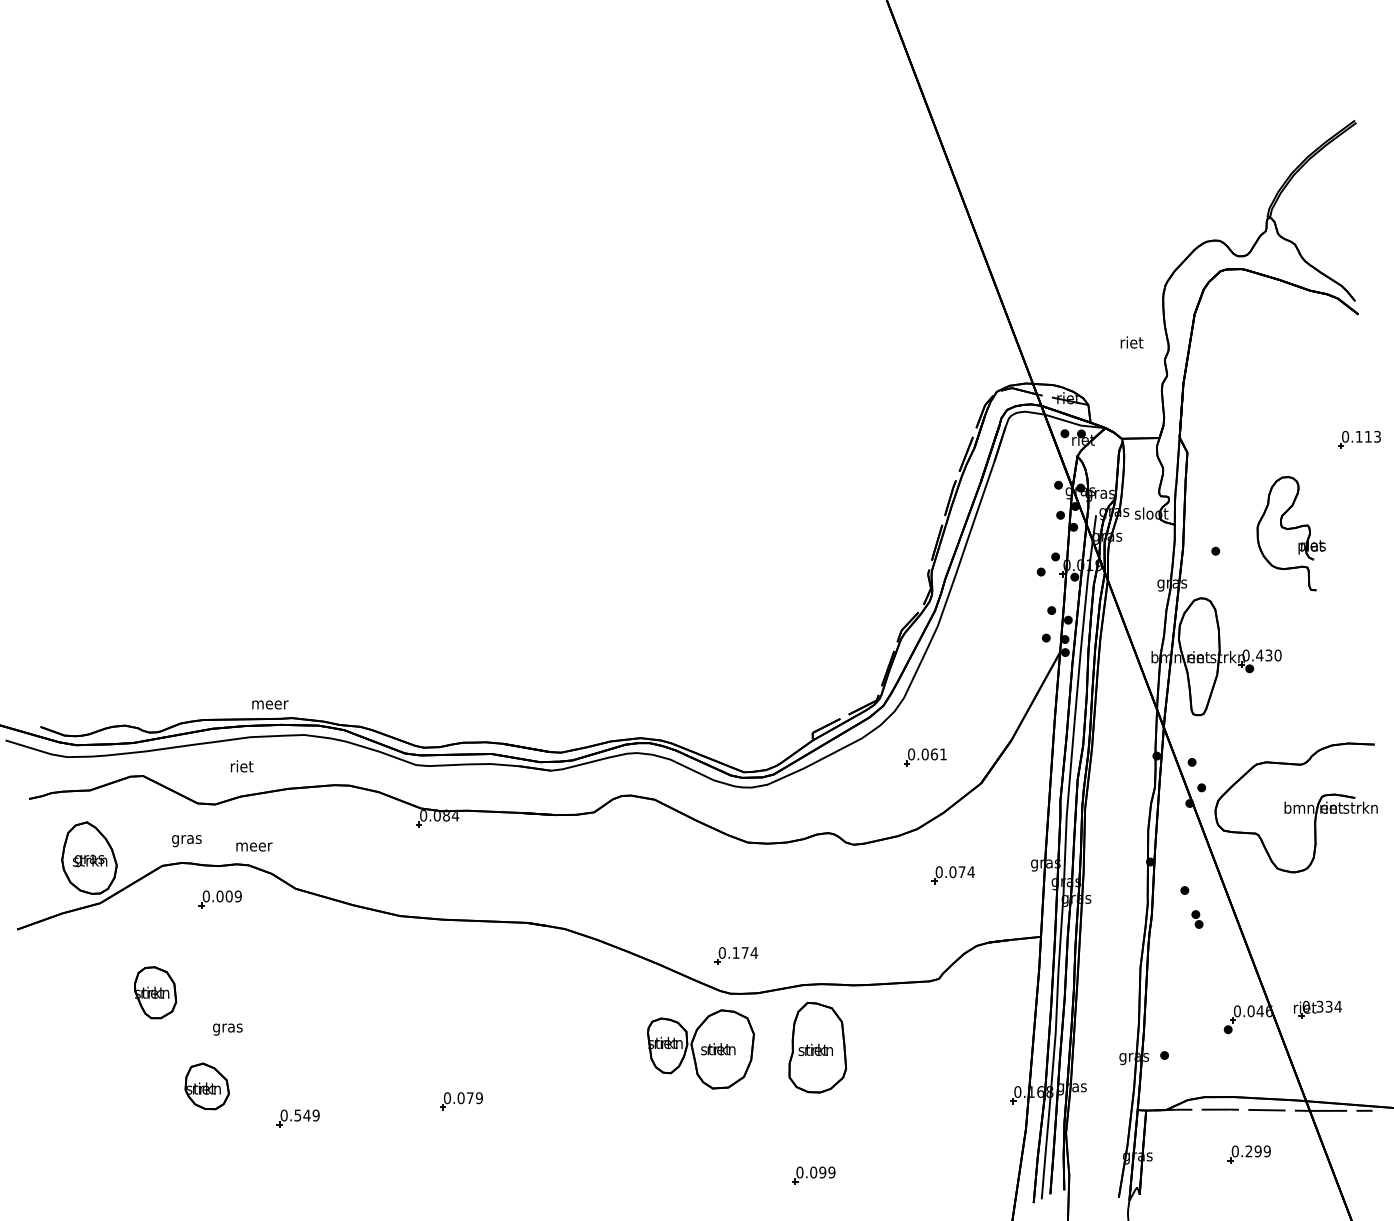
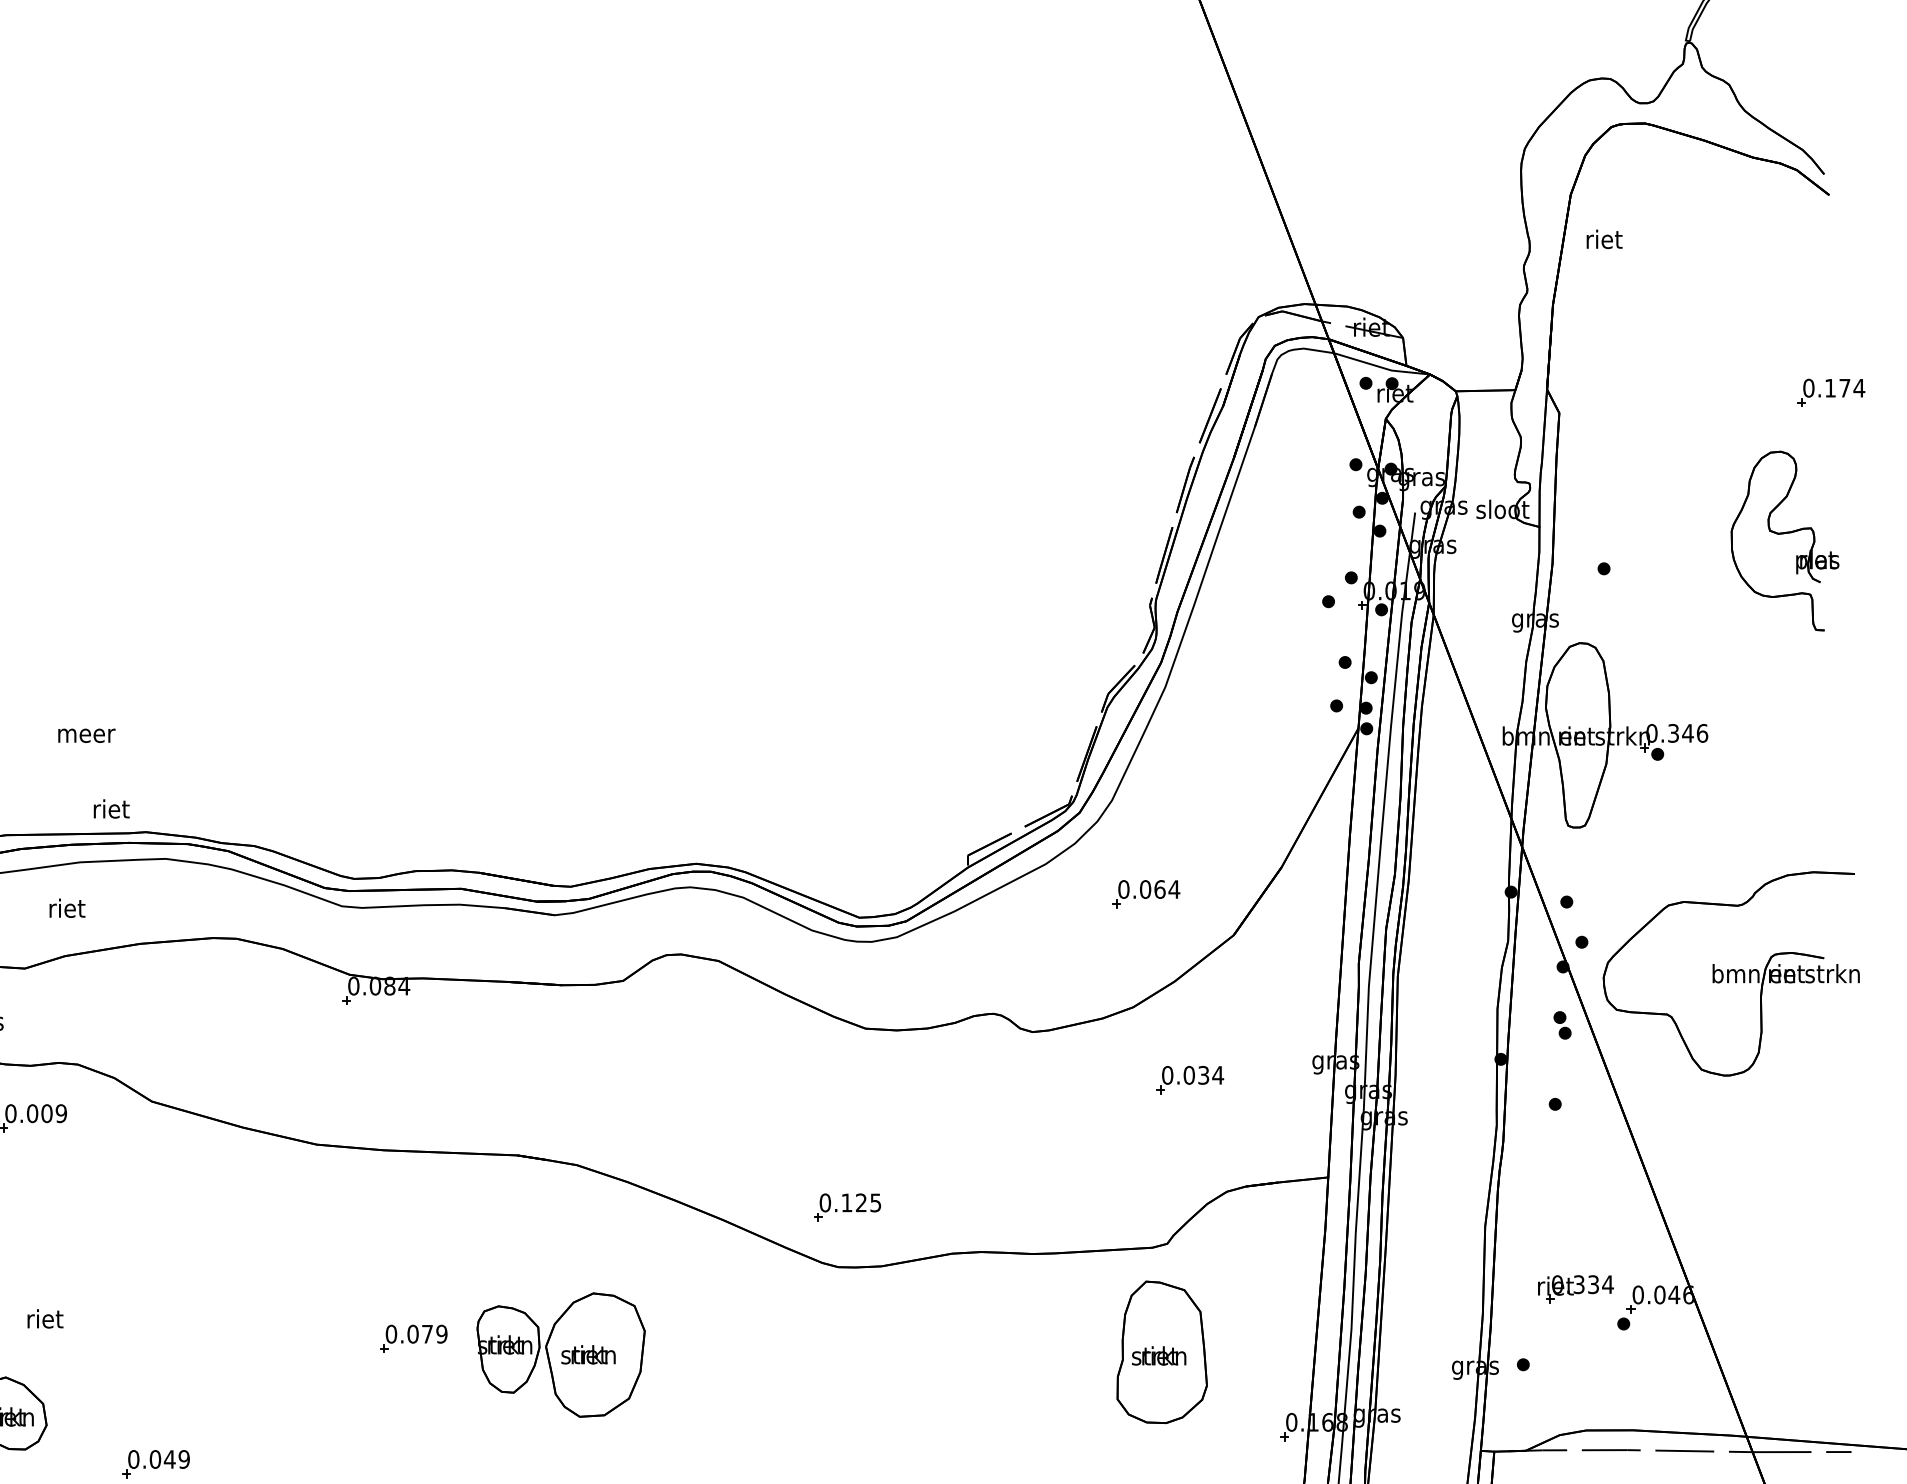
text: (1131, 342) -> (1603, 239), moved
text: (1373, 436) -> (1853, 387), 0.113 -> 0.174
part: (1290, 533) -> (1783, 540), moved
text: (1268, 655) -> (1687, 733), 0.430 -> 0.346
text: (270, 703) -> (112, 809), meer -> riet
text: (943, 754) -> (1174, 889), 0.061 -> 0.064
text: (254, 846) -> (86, 734), moved
text: (961, 872) -> (1202, 1075), 0.074 -> 0.034
part: (1197, 919) -> (1562, 1025), moved
text: (749, 952) -> (868, 1202), 0.174 -> 0.125
part: (1317, 1009) -> (1575, 1288), moved
text: (227, 1027) -> (44, 1320), gras -> riet
part: (817, 1047) -> (1161, 1352), moved
part: (700, 1049) -> (560, 1355), moved
part: (461, 1101) -> (413, 1339), moved
text: (297, 1115) -> (154, 1459), 0.549 -> 0.049

